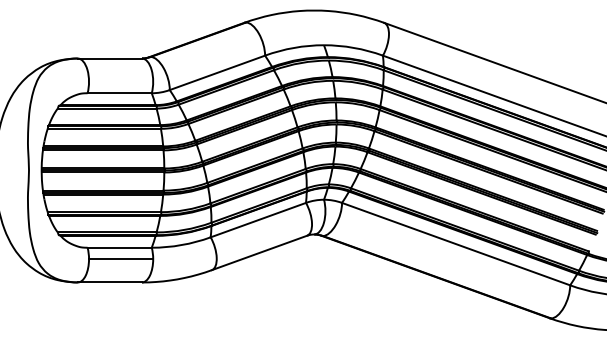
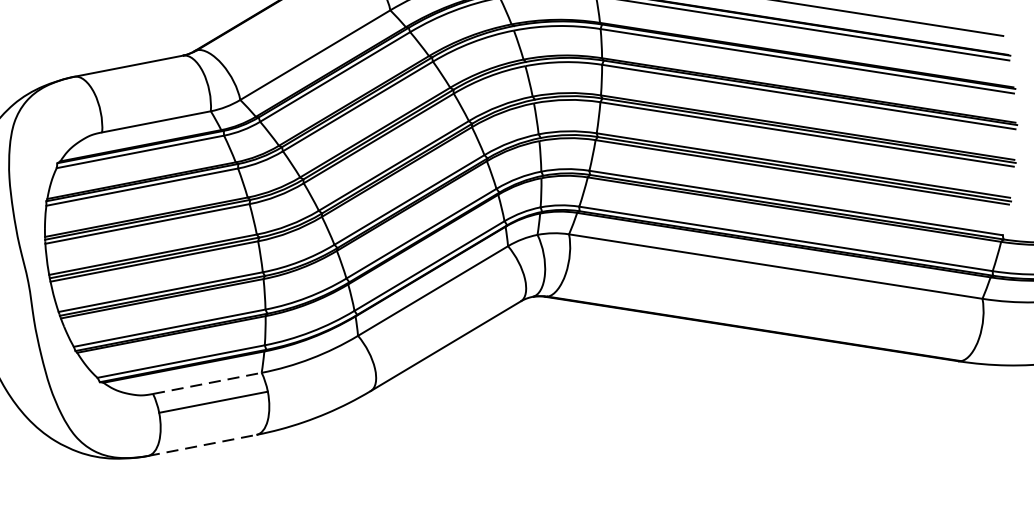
line: (120, 247) -> (208, 382), solid -> dashed
line: (110, 282) -> (203, 445), solid -> dashed

